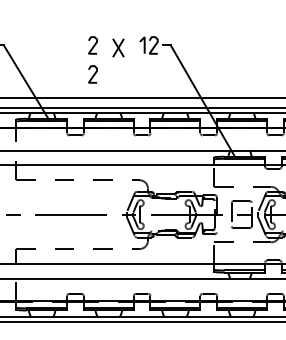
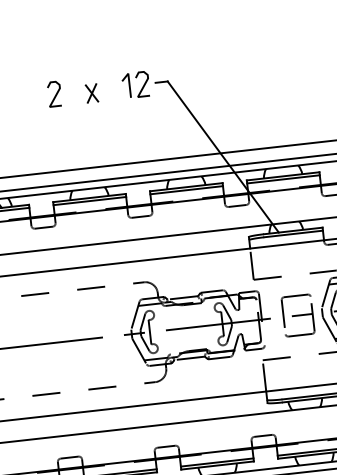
part: (118, 47) -> (91, 92), size x0.71
curve: (93, 74) -> (60, 136), removed

